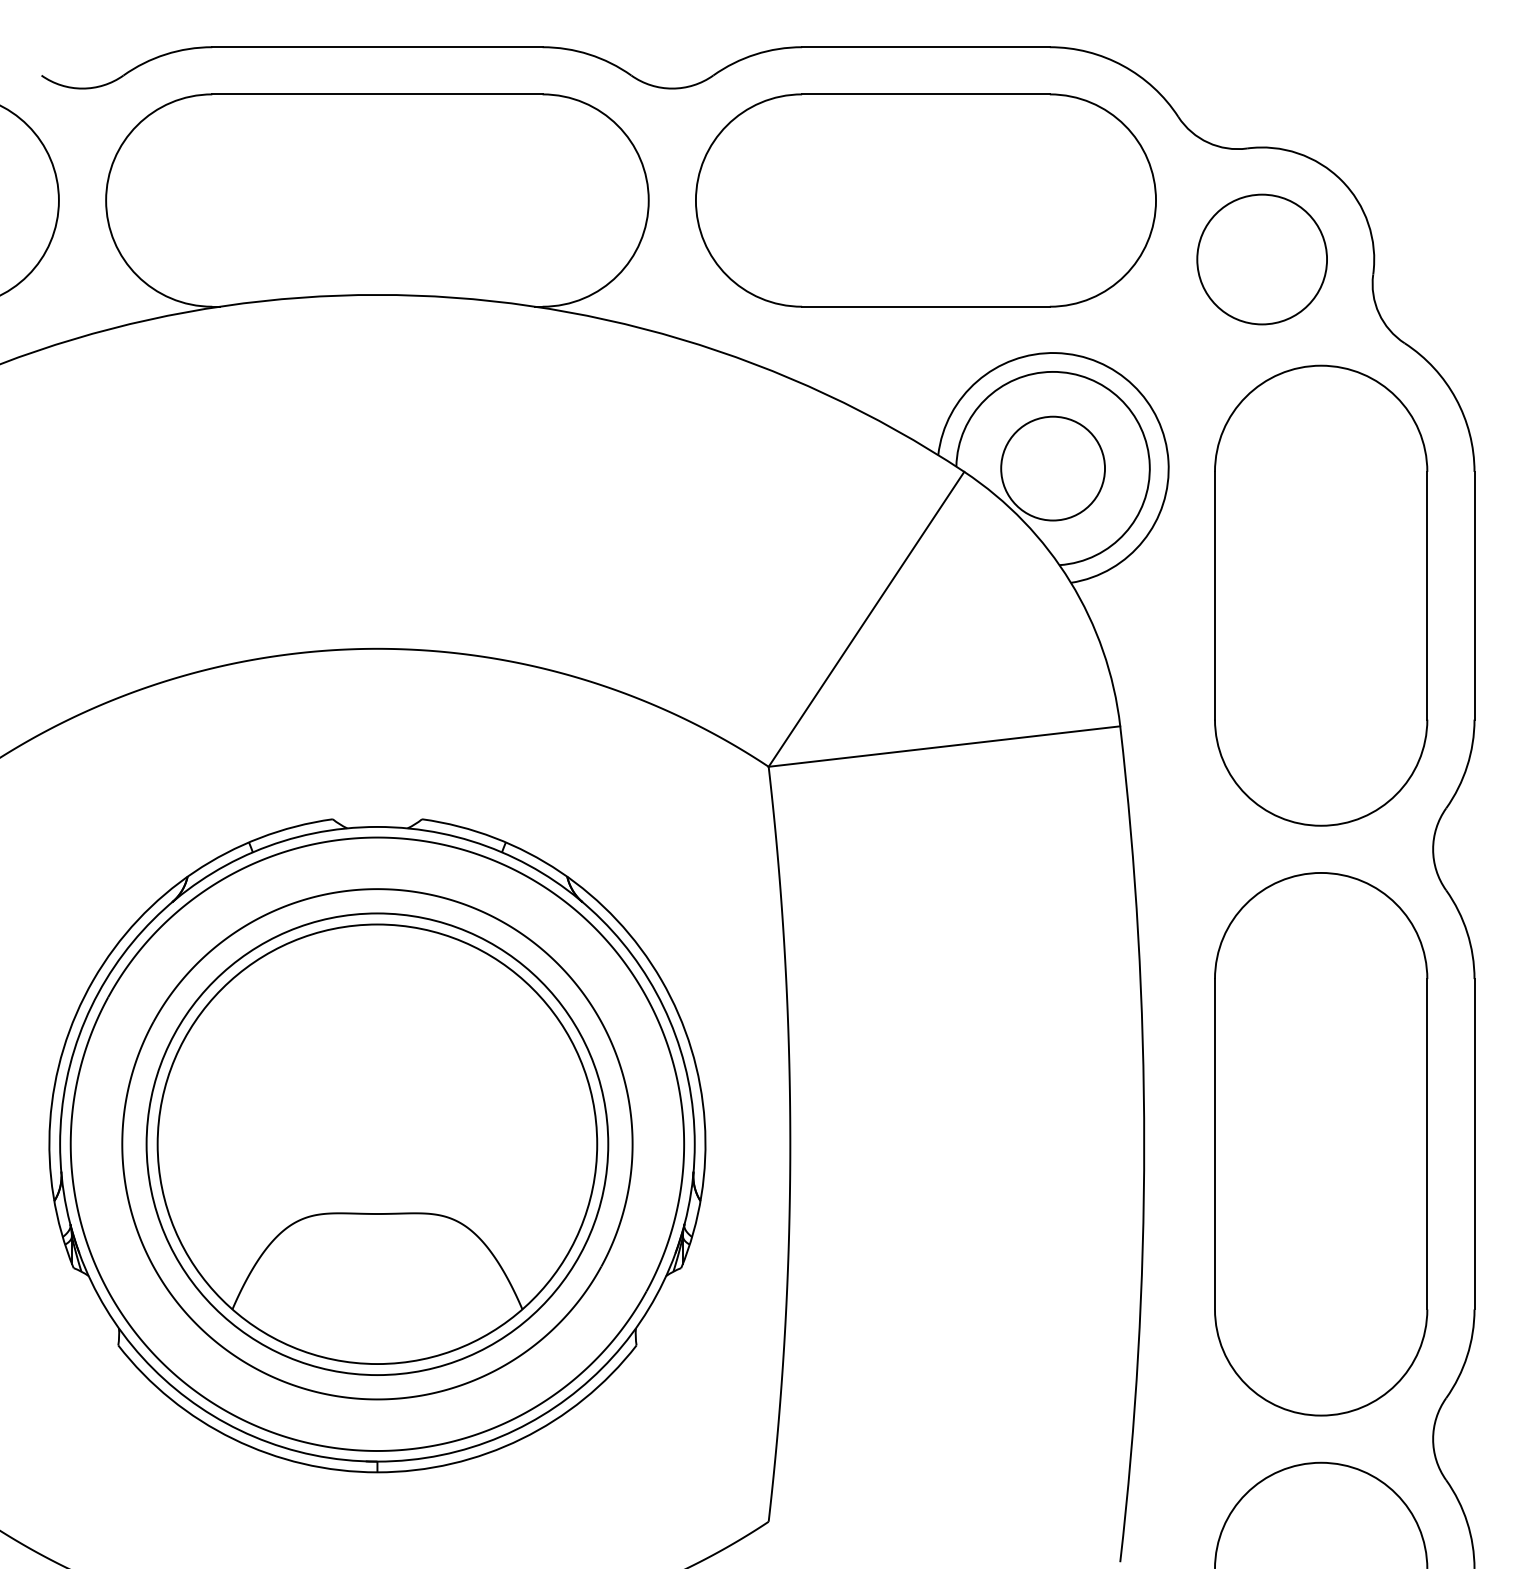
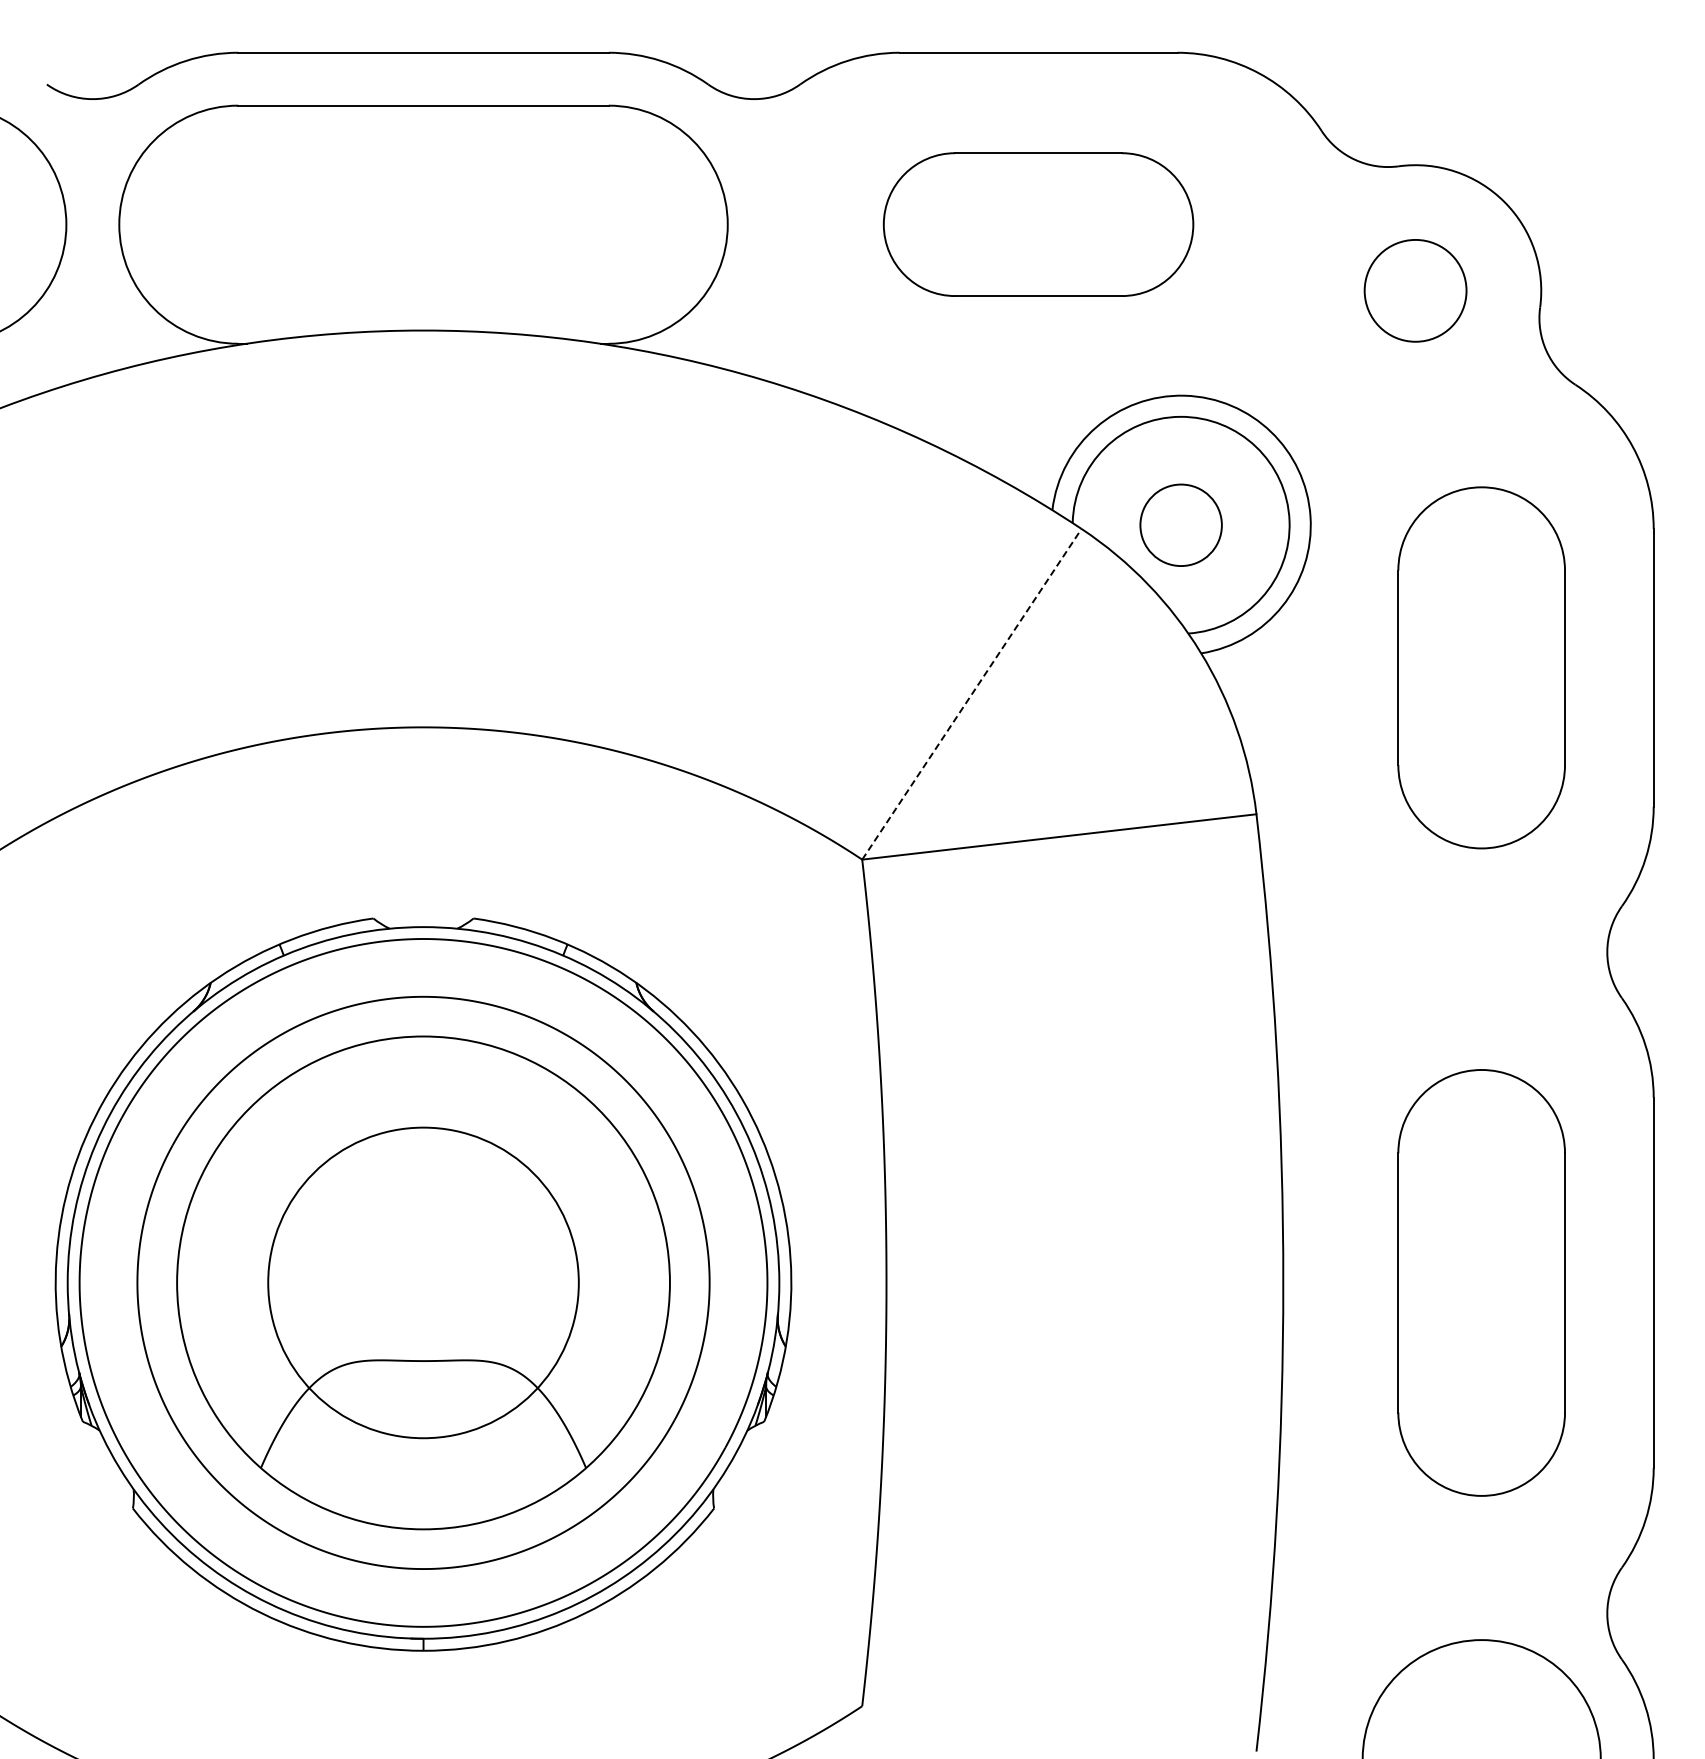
part: (925, 200) -> (1038, 224), size x0.6
circle: (1262, 259) -> (1415, 290), size x0.7
circle: (1052, 468) -> (1180, 525), size x0.7
part: (1320, 595) -> (1481, 667), size x0.7
line: (867, 618) -> (972, 693), solid -> dashed
circle: (377, 1143) -> (423, 1282), size x0.6
part: (1320, 1143) -> (1481, 1282), size x0.7

